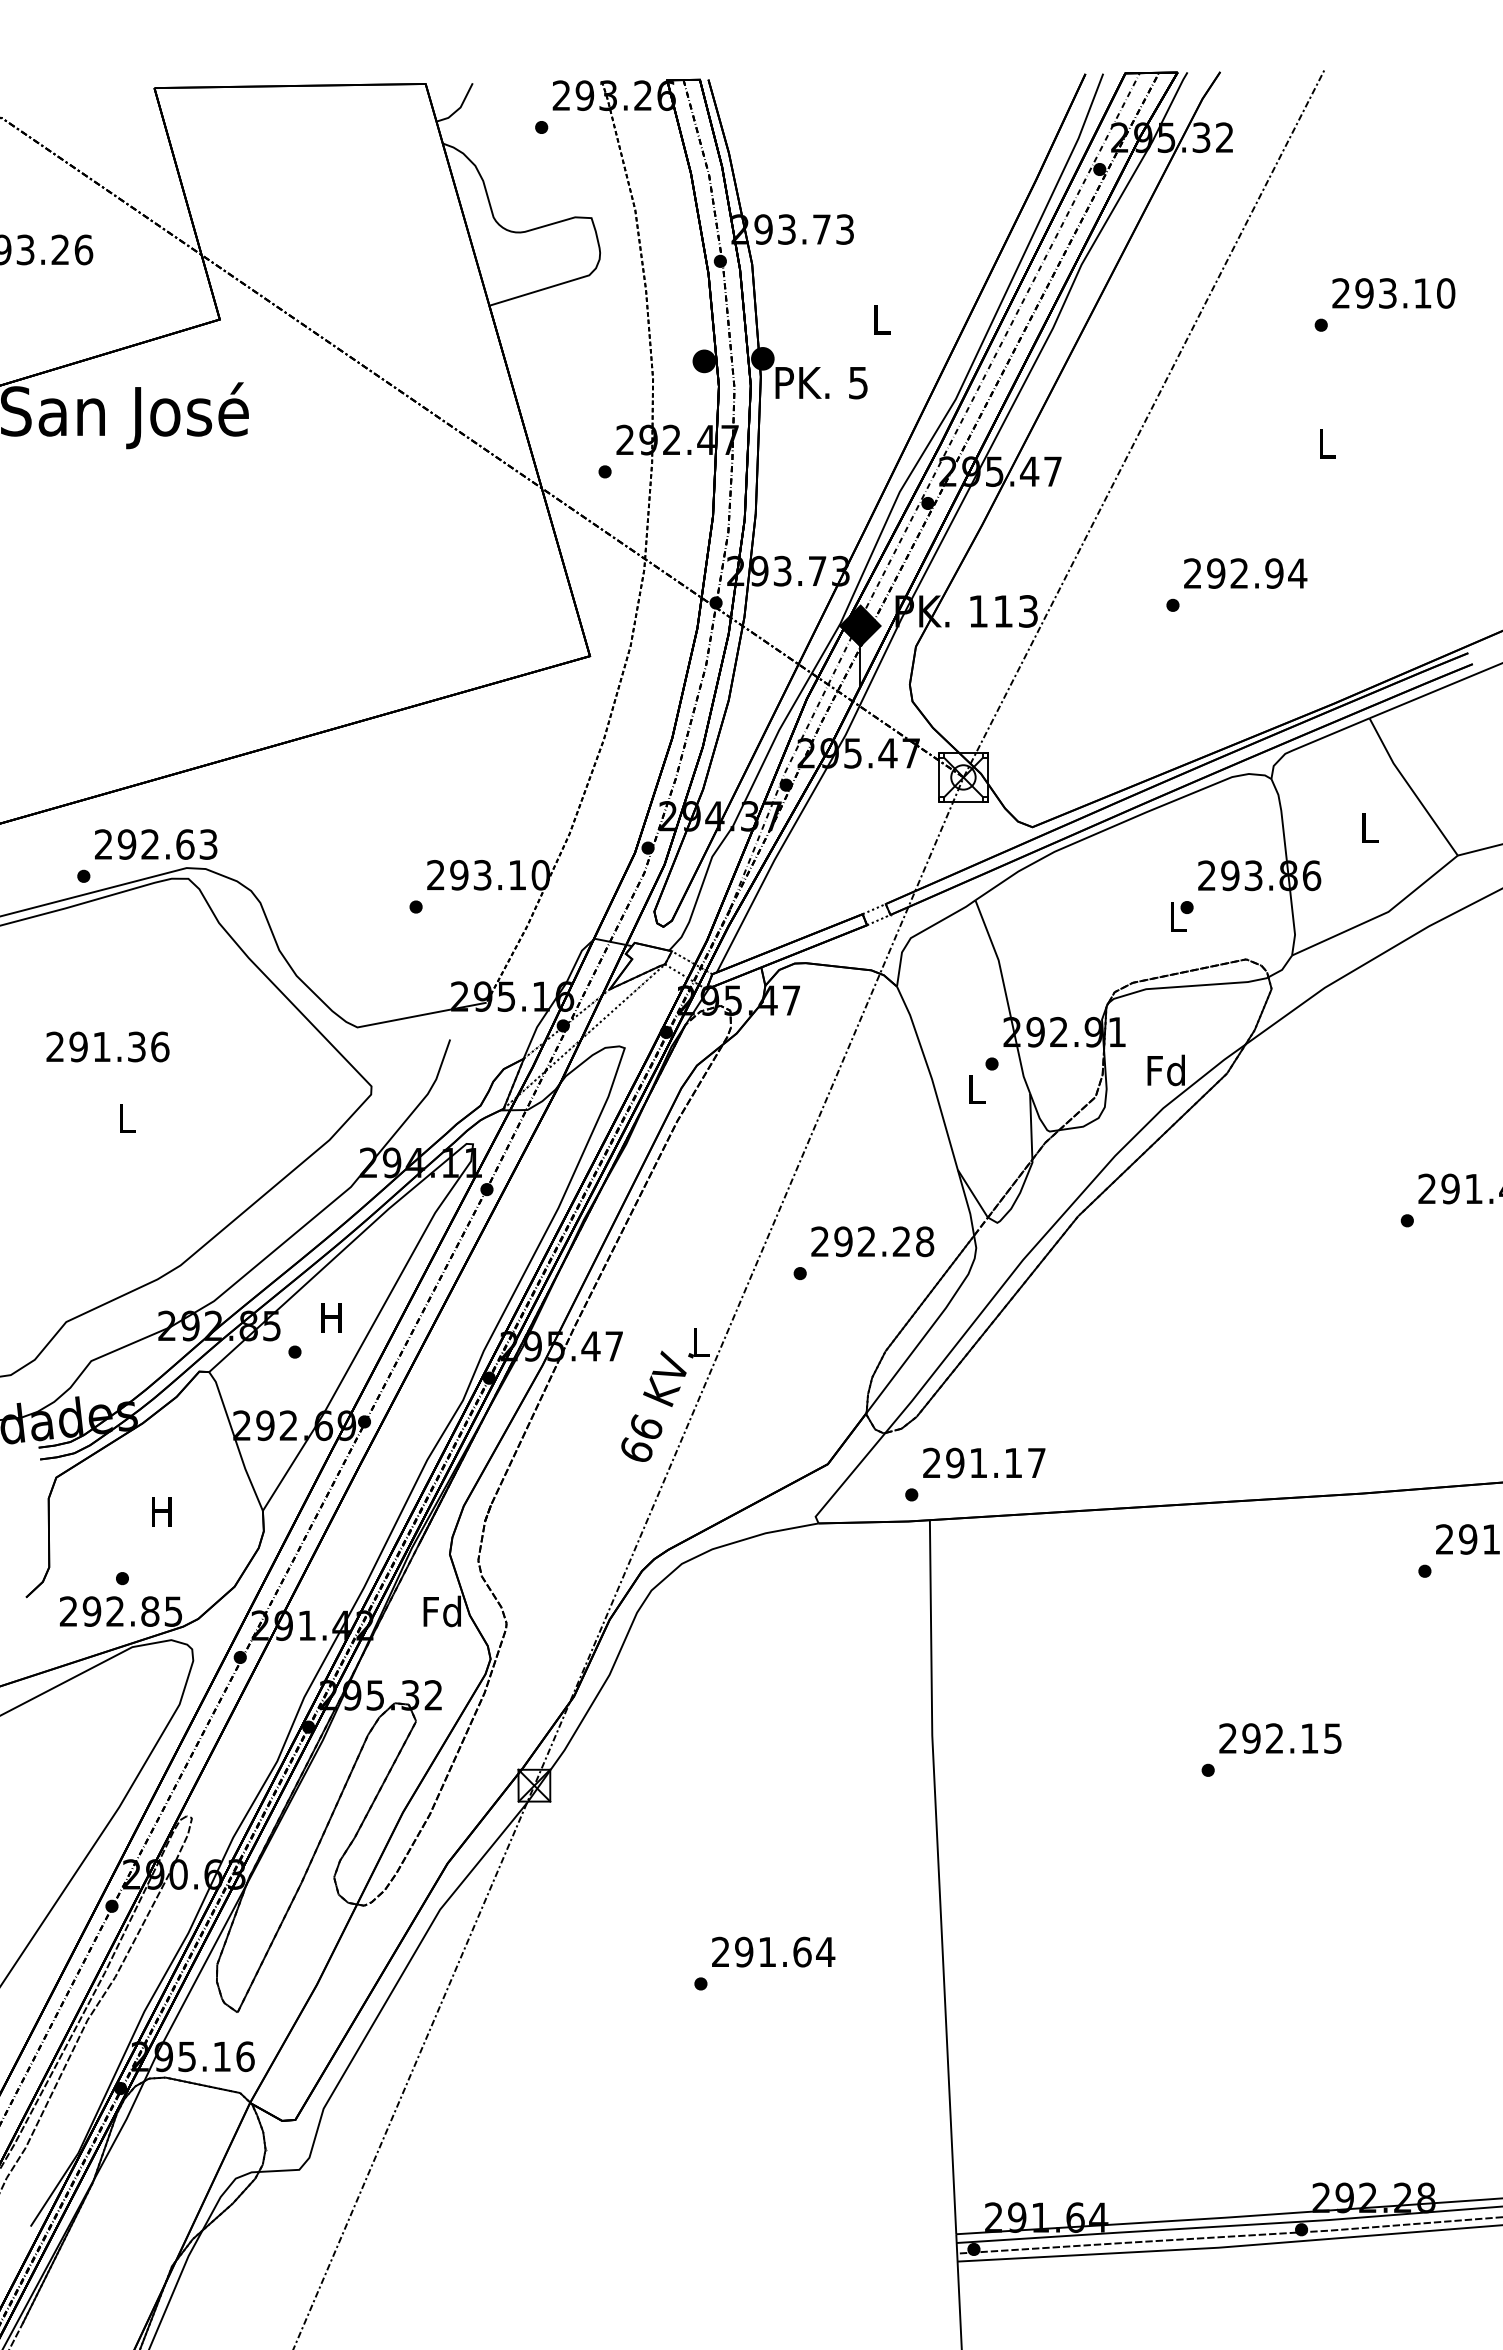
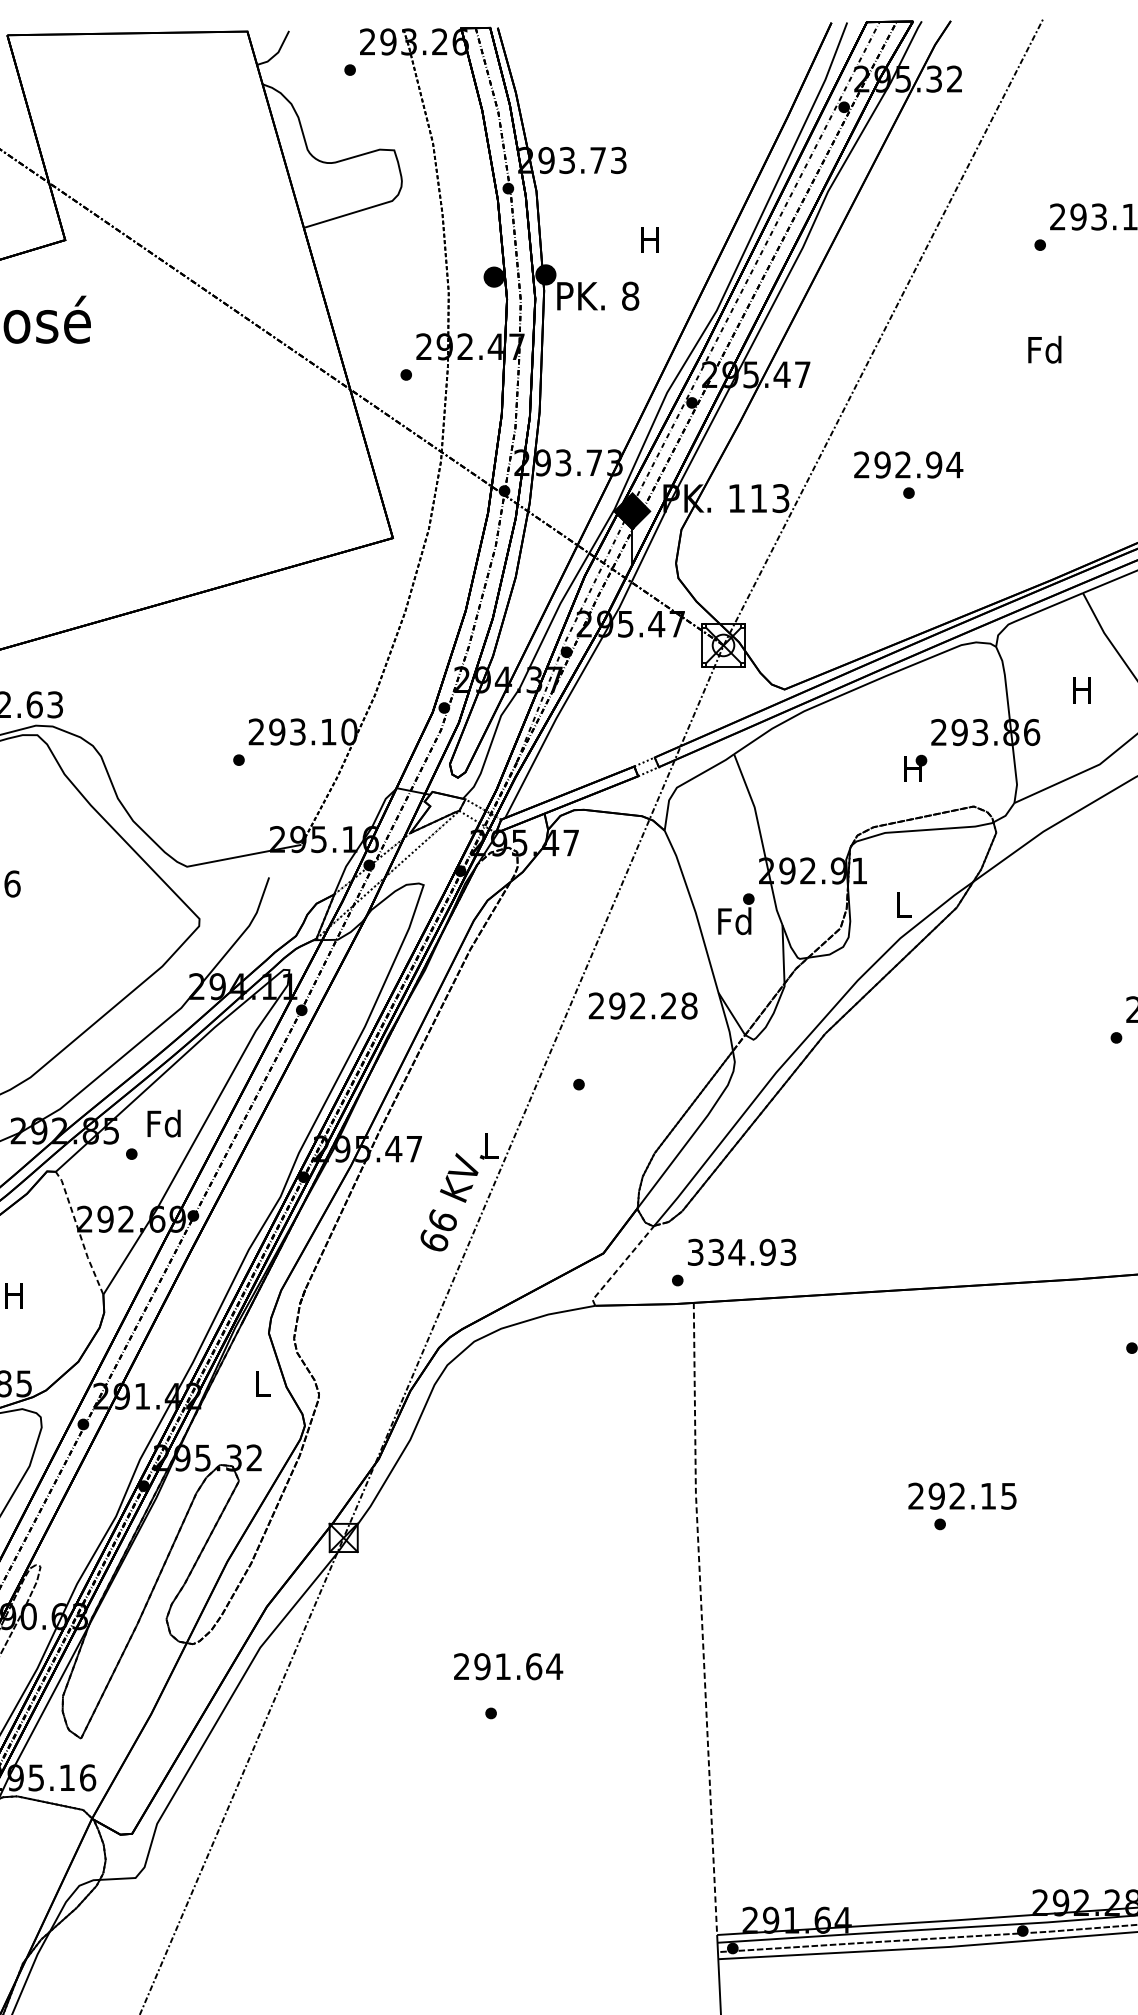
text: (880, 319) -> (650, 240), L -> H
text: (858, 382) -> (630, 295), 5 -> 8
text: (1326, 443) -> (1044, 349), L -> Fd
text: (1245, 573) -> (908, 464), moved
text: (1368, 827) -> (1082, 689), L -> H
text: (1176, 916) -> (912, 768), L -> H
text: (1165, 1070) -> (902, 904), Fd -> L
text: (975, 1088) -> (734, 920), L -> Fd
text: (872, 1241) -> (642, 1005), moved
text: (331, 1317) -> (164, 1123), H -> Fd
line: (236, 1441) -> (80, 1233), solid -> dashed
text: (984, 1462) -> (742, 1251), 291.17 -> 334.93
line: (847, 1478) -> (620, 1266), solid -> dashed
text: (441, 1611) -> (261, 1383), Fd -> L
text: (1280, 1738) -> (962, 1496), moved
line: (939, 1877) -> (702, 1619), solid -> dashed
text: (773, 1951) -> (508, 1666), moved

